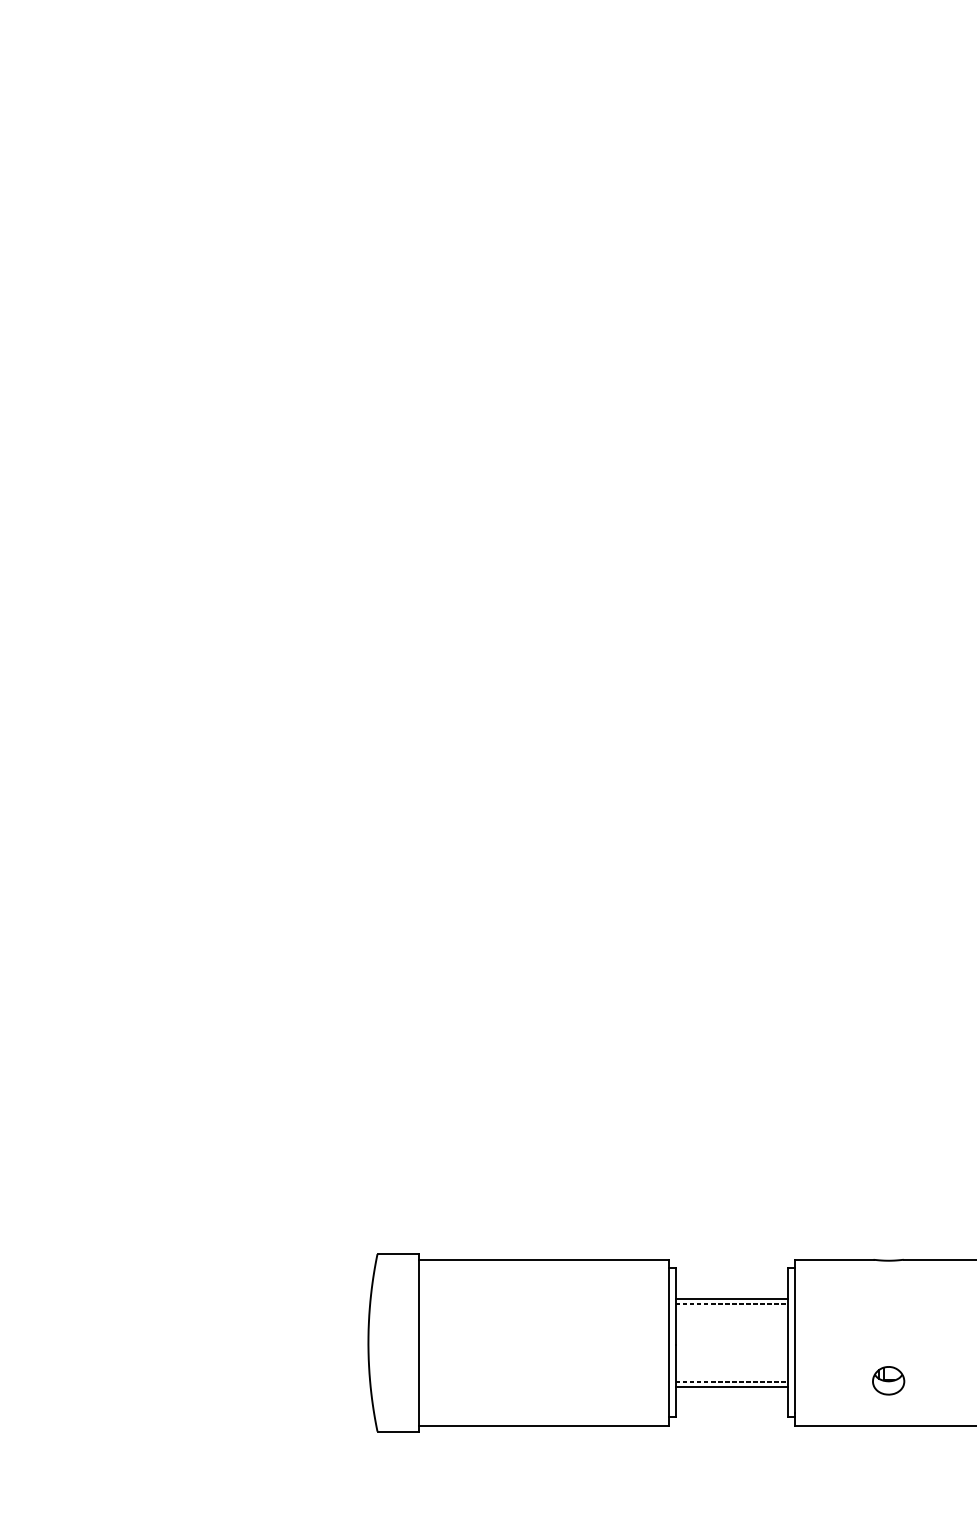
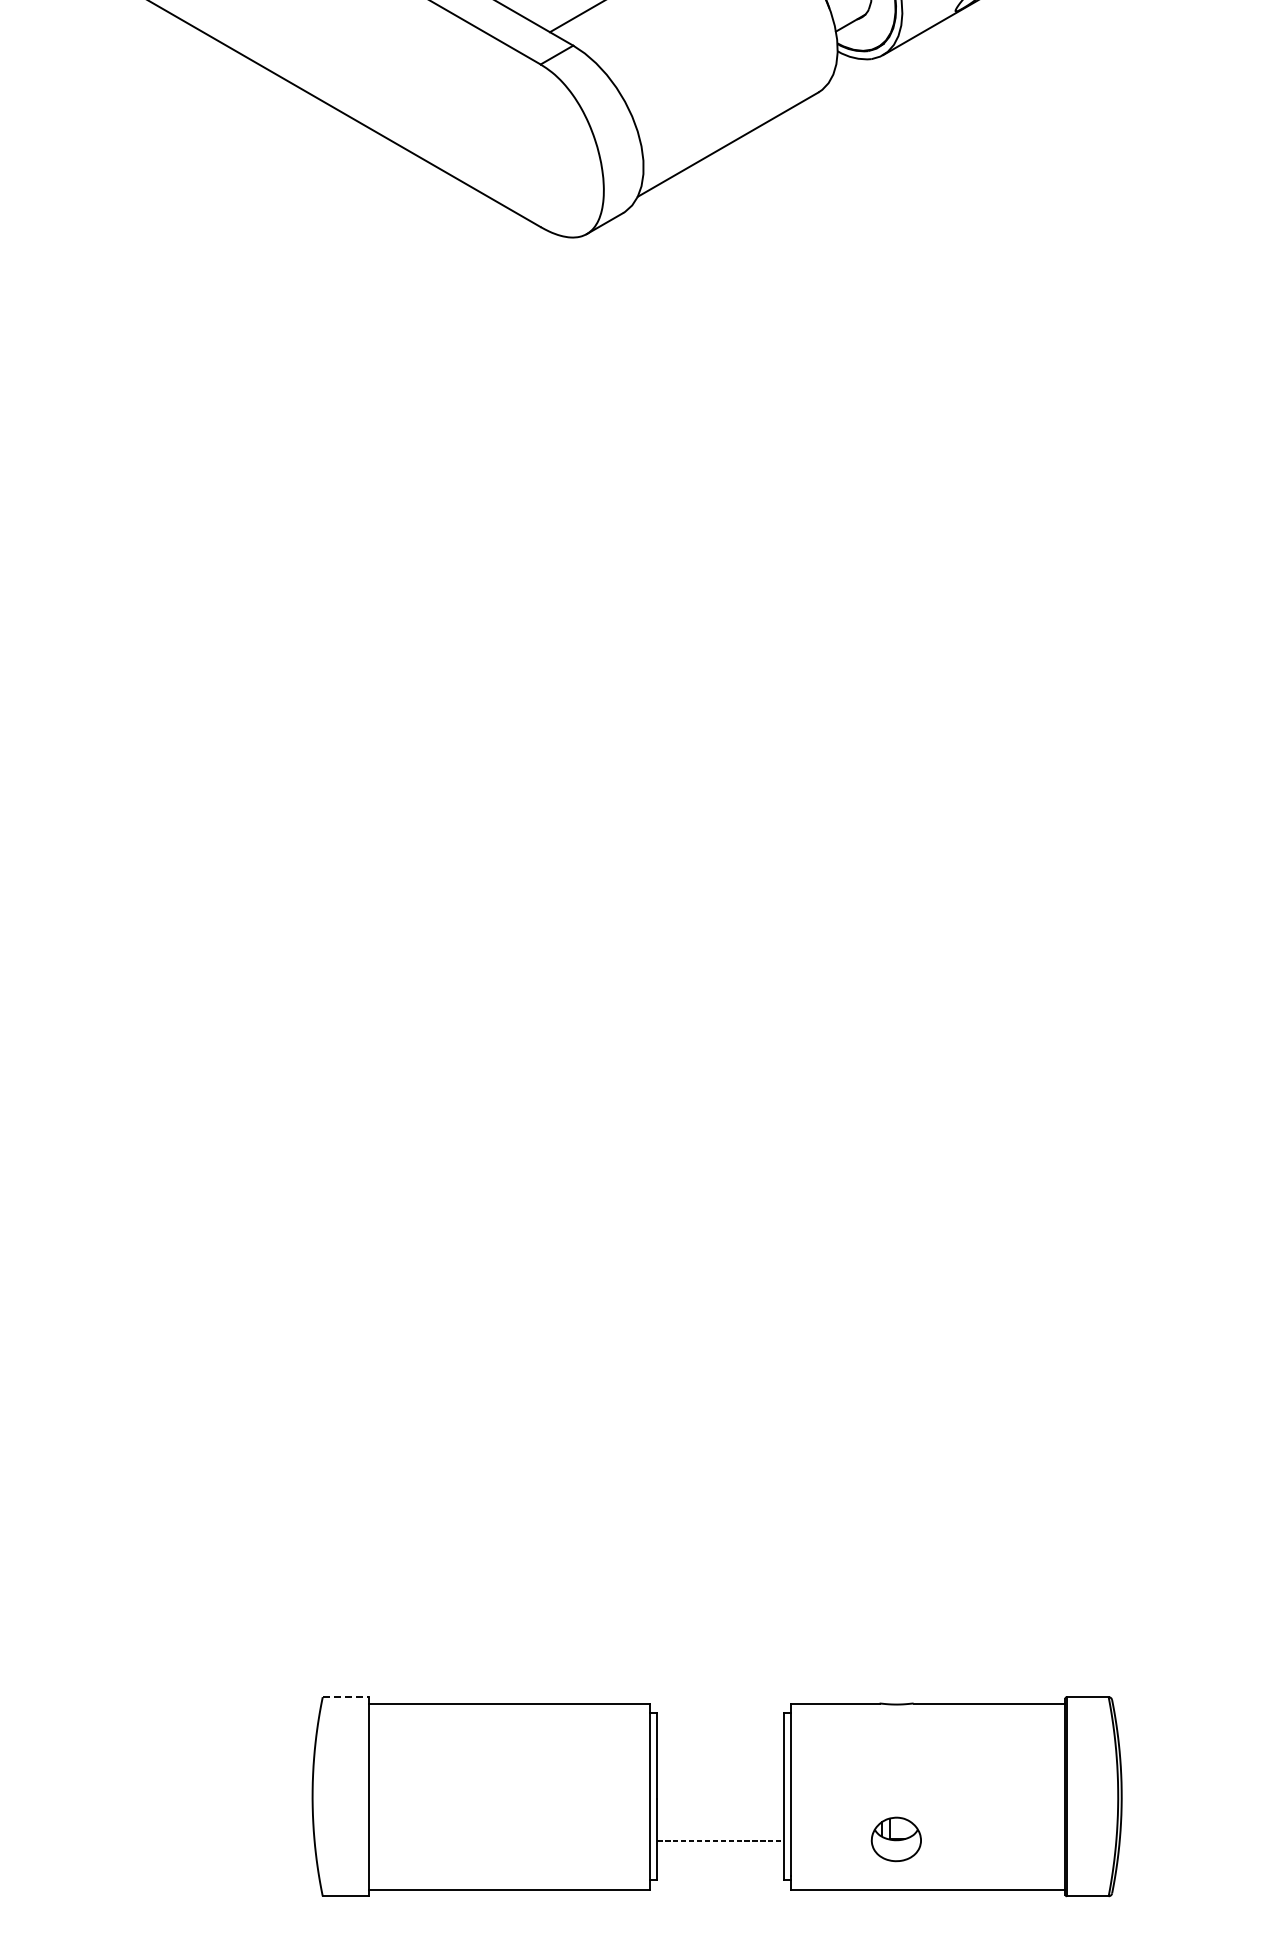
line: (398, 1254) -> (346, 1697), solid -> dashed
line: (731, 1298) -> (720, 1747), removed
line: (731, 1303) -> (720, 1752), removed
part: (888, 1380) -> (896, 1838), size x1.4
line: (731, 1386) -> (720, 1845), removed

